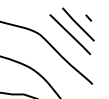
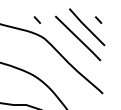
line: (33, 17) -> (37, 19), added

